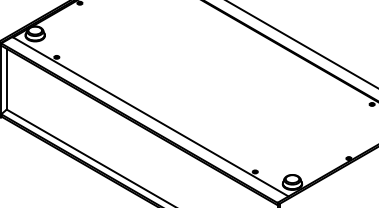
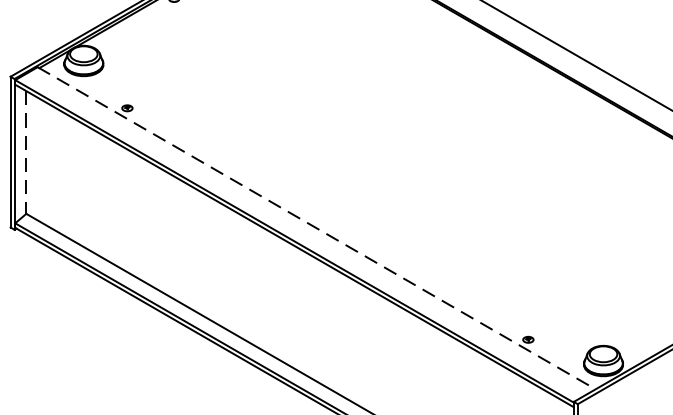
line: (6, 79) -> (25, 153), solid -> dashed
line: (150, 116) -> (316, 227), solid -> dashed

